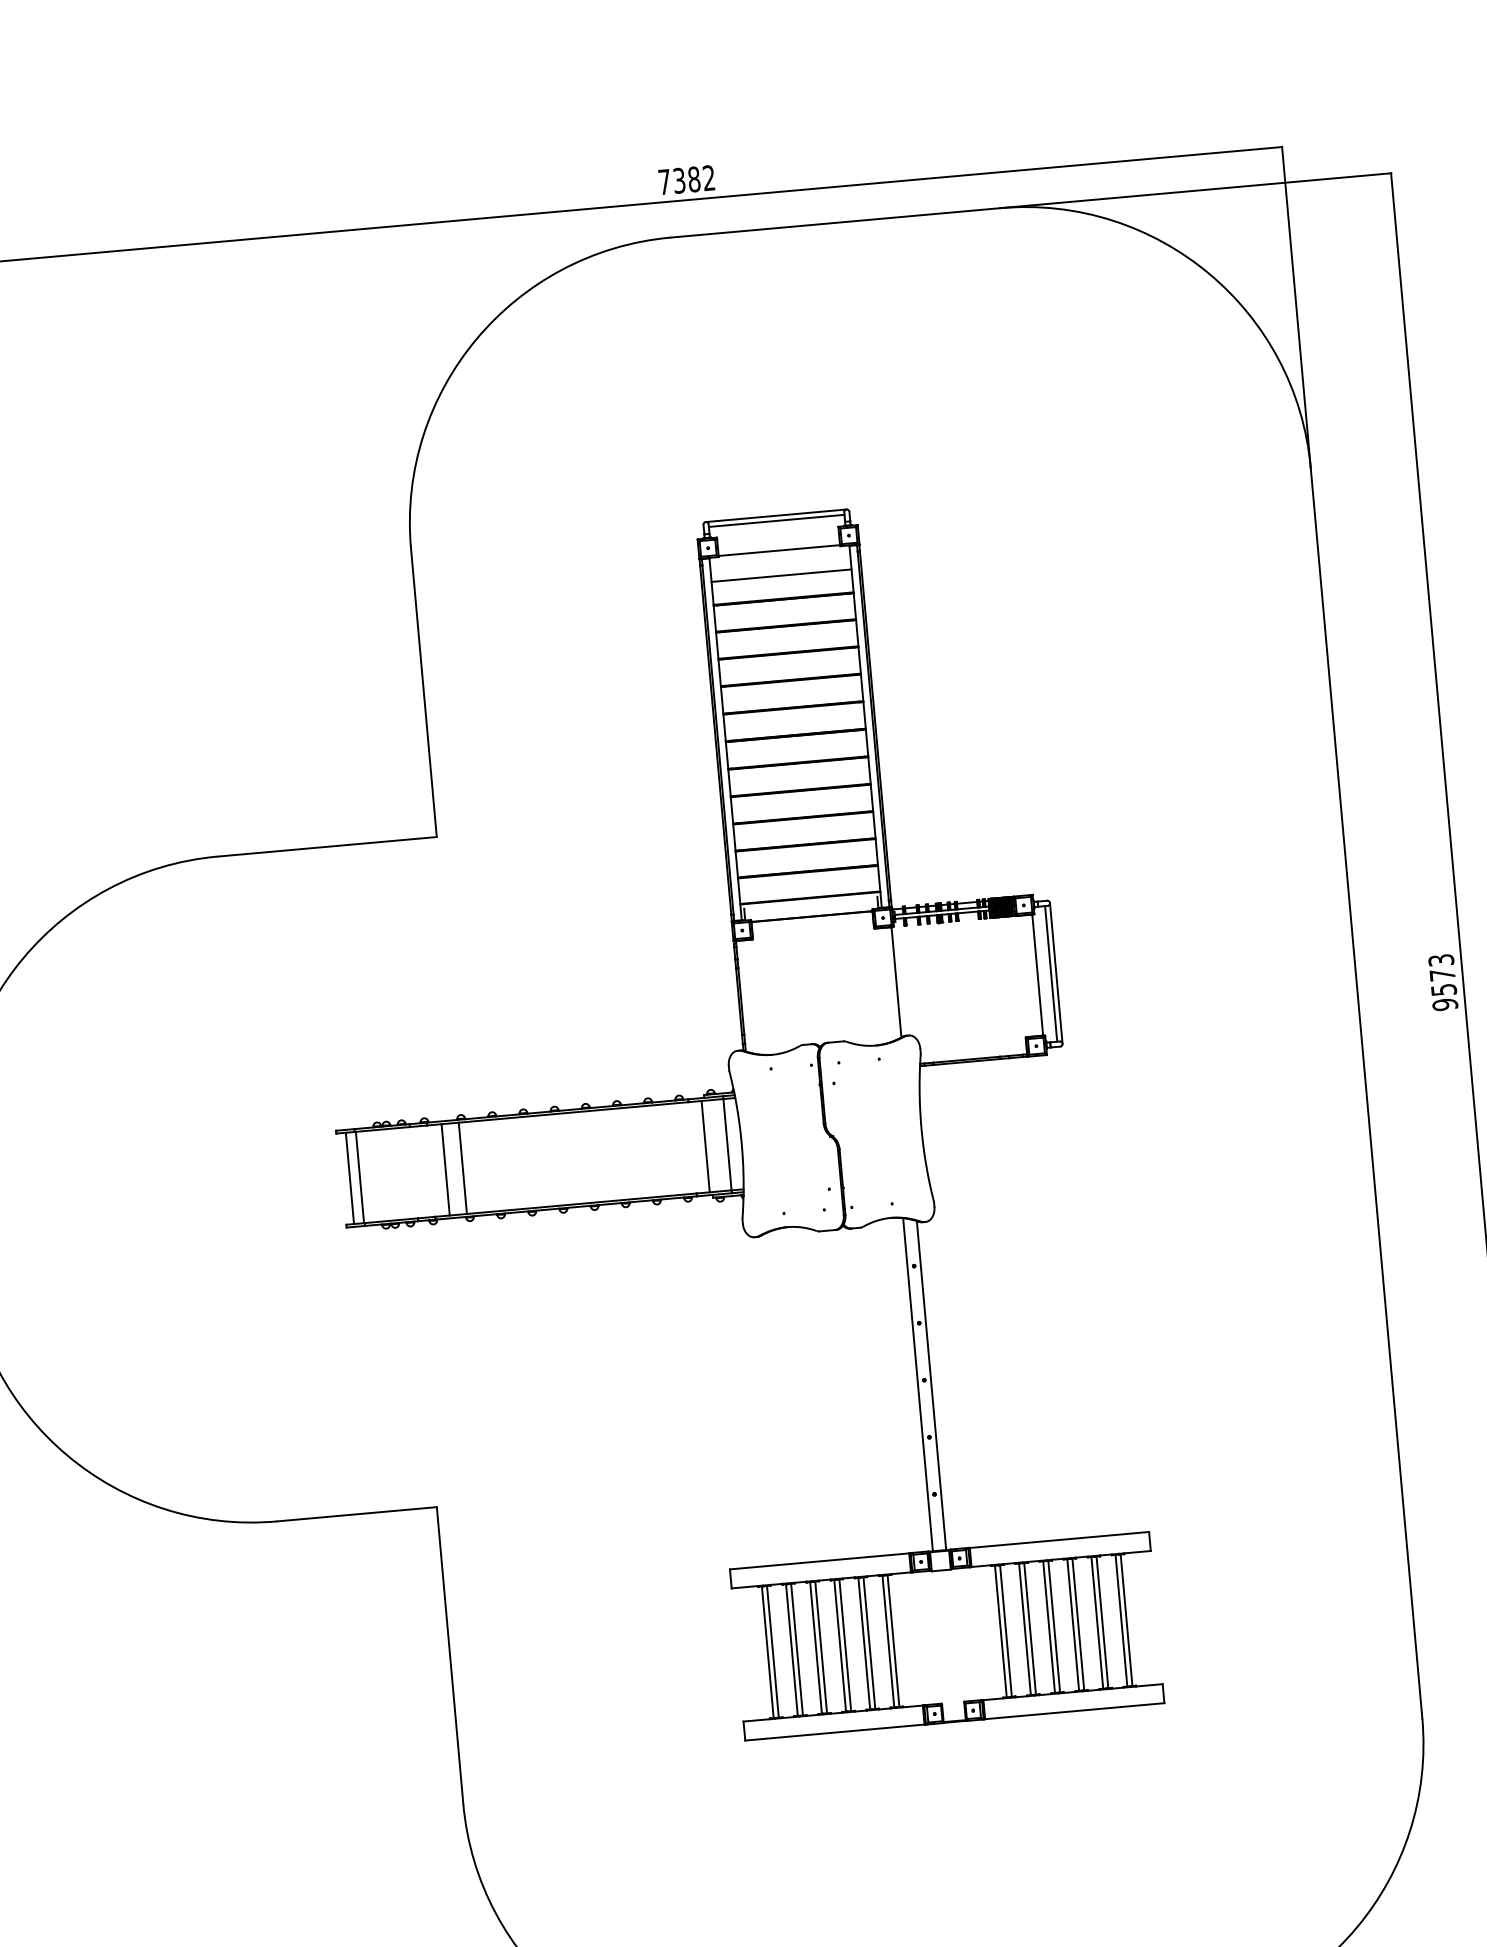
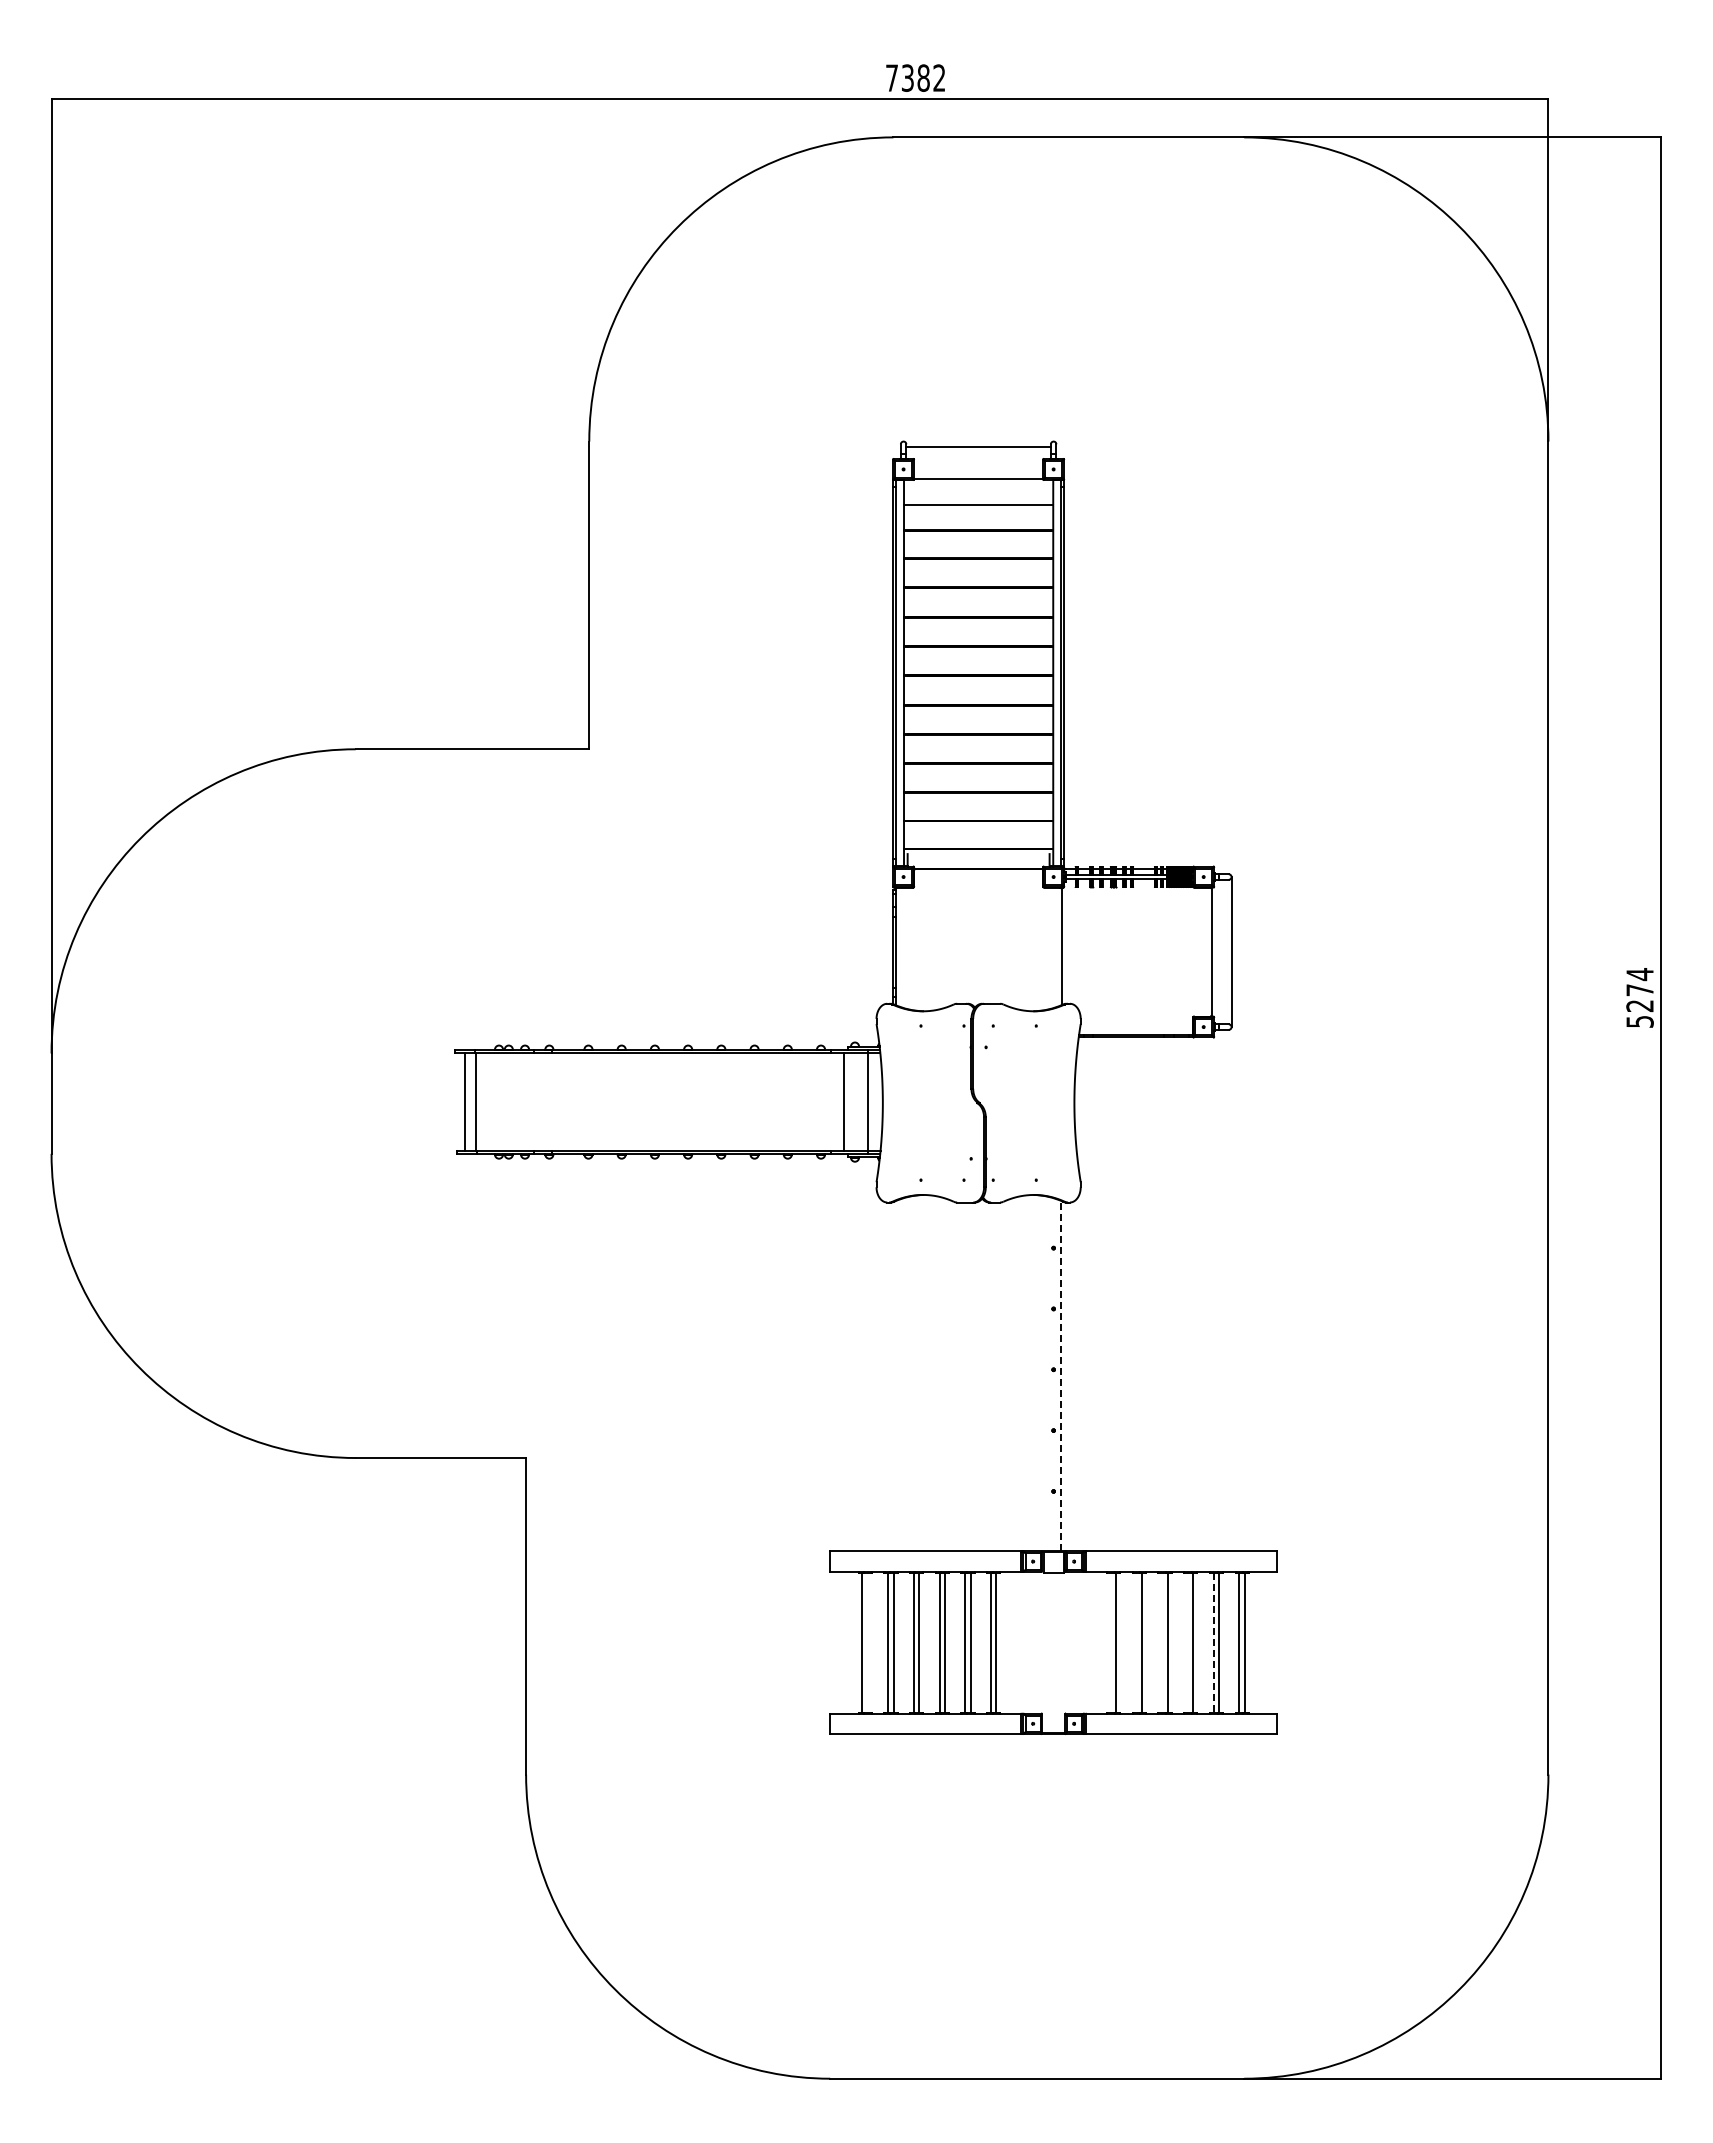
line: (776, 515) -> (978, 441), removed
line: (1051, 973) -> (1226, 951), removed
text: (1442, 982) -> (1639, 998), 9573 -> 5274
line: (462, 1167) -> (585, 1101), removed
line: (445, 1169) -> (567, 1101), removed
line: (917, 1384) -> (1046, 1373), removed
line: (931, 1385) -> (1060, 1375), solid -> dashed
line: (1097, 1623) -> (1213, 1643), solid -> dashed
line: (1073, 1624) -> (1188, 1642), removed
line: (1049, 1626) -> (1162, 1642), removed
line: (1024, 1629) -> (1136, 1642), removed
line: (1000, 1631) -> (1110, 1642), removed
line: (772, 1651) -> (867, 1642), removed

